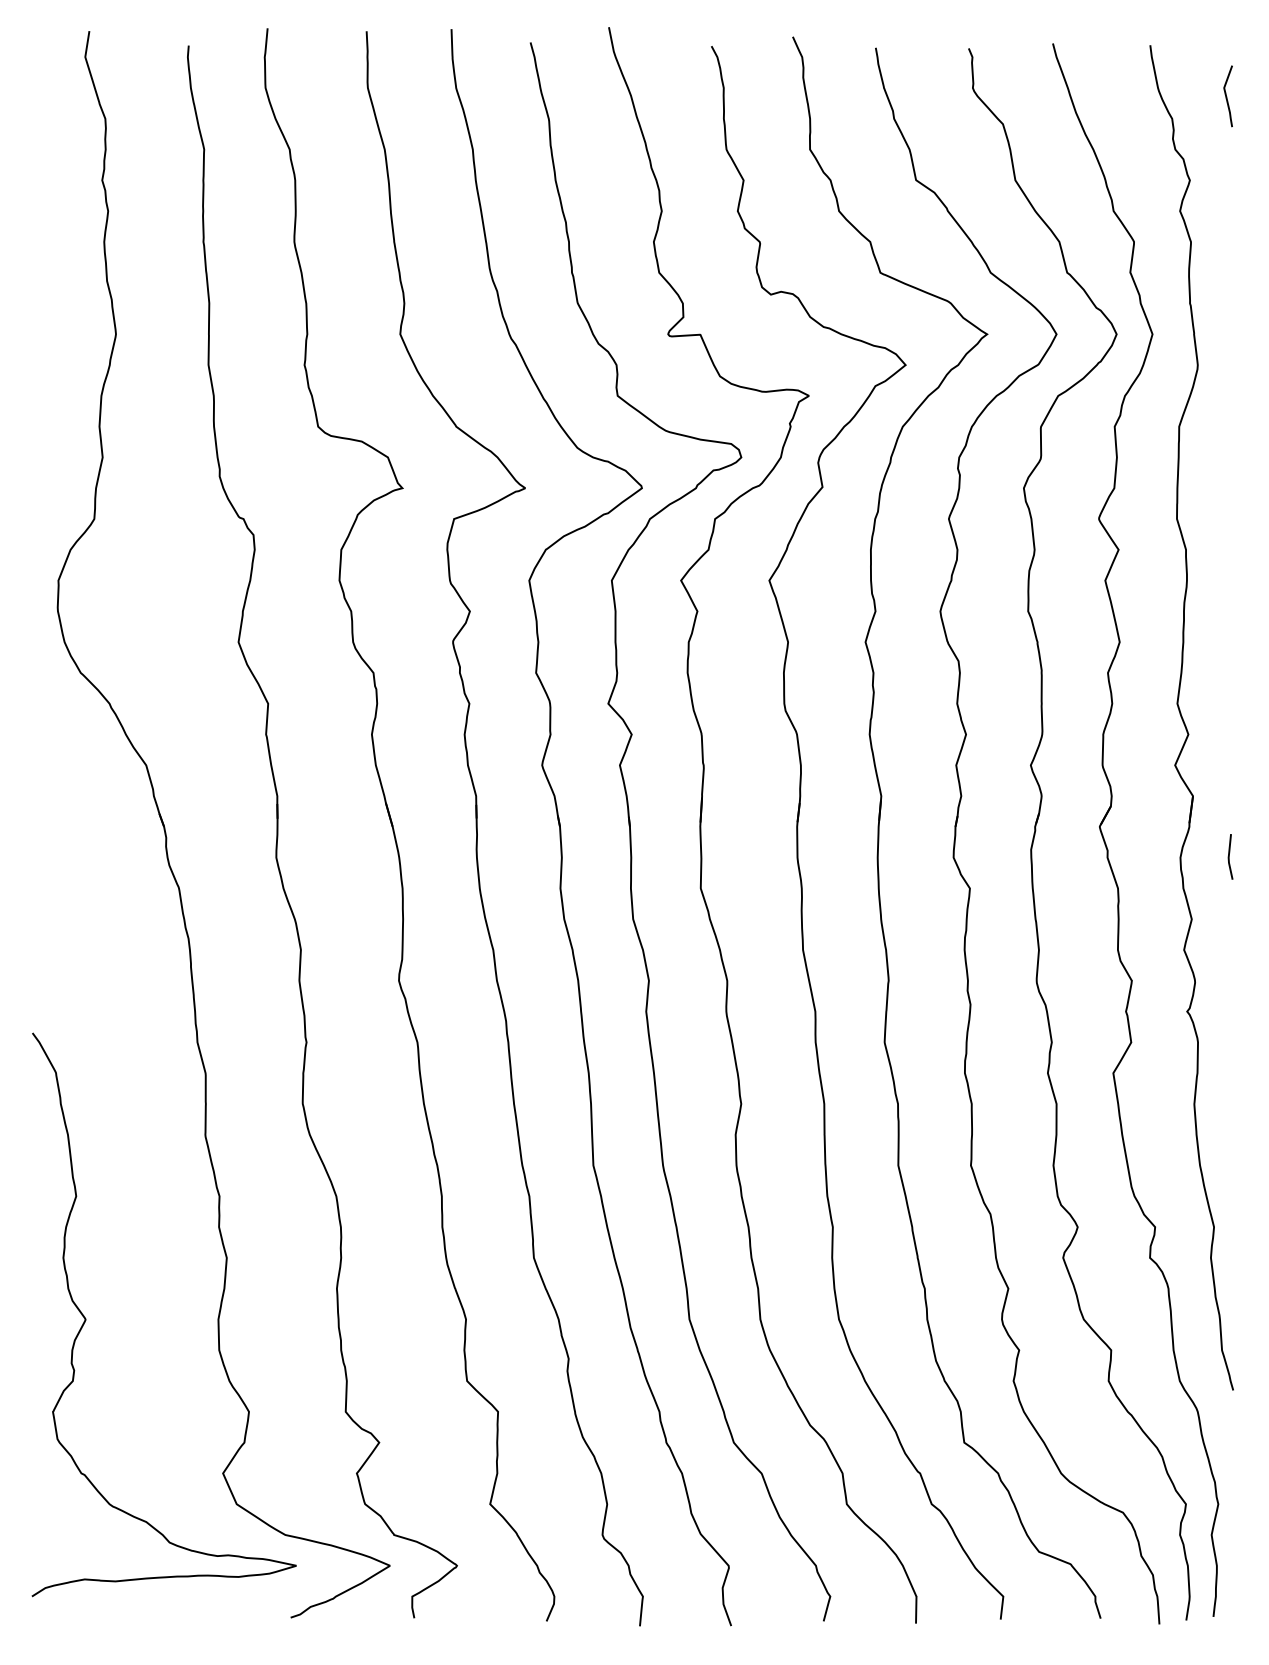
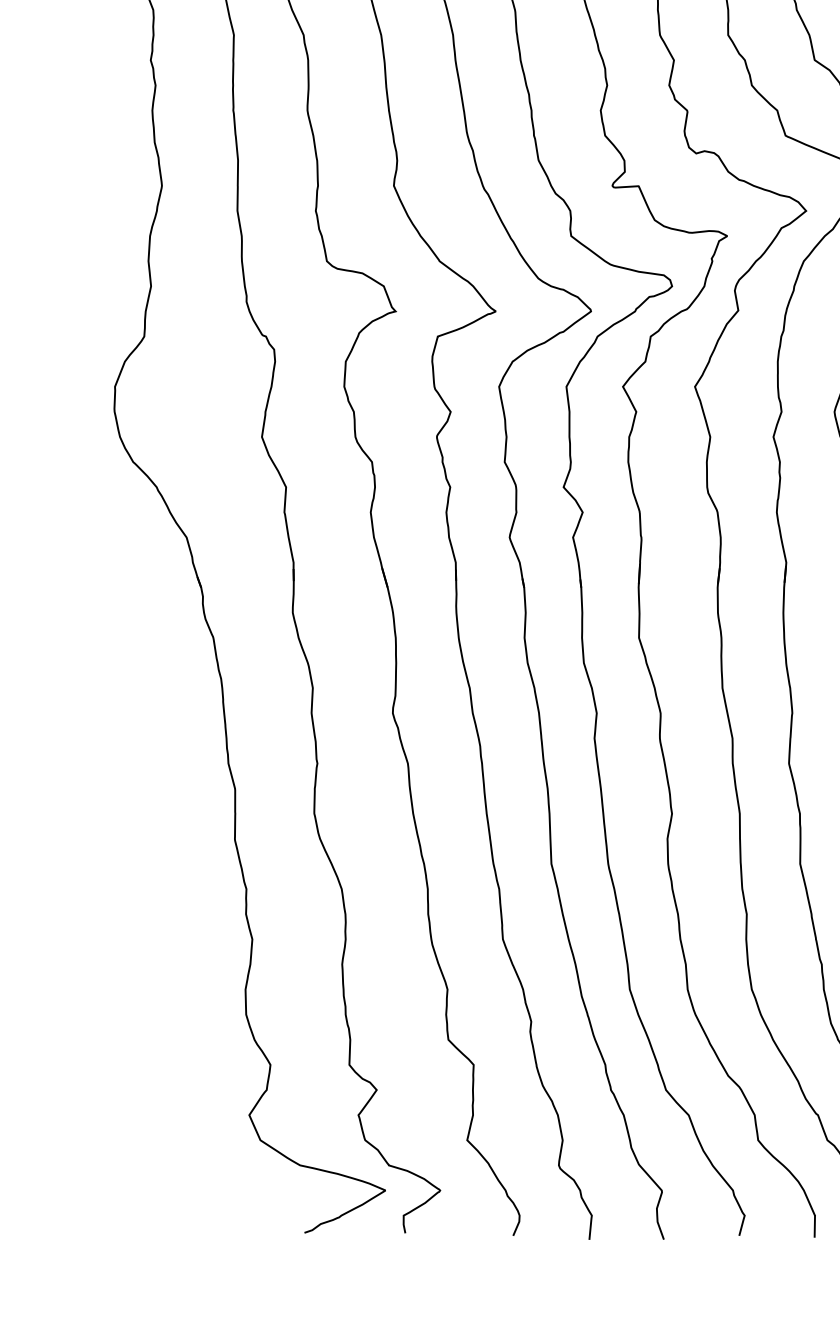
curve: (86, 1318) -> (137, 988), removed

